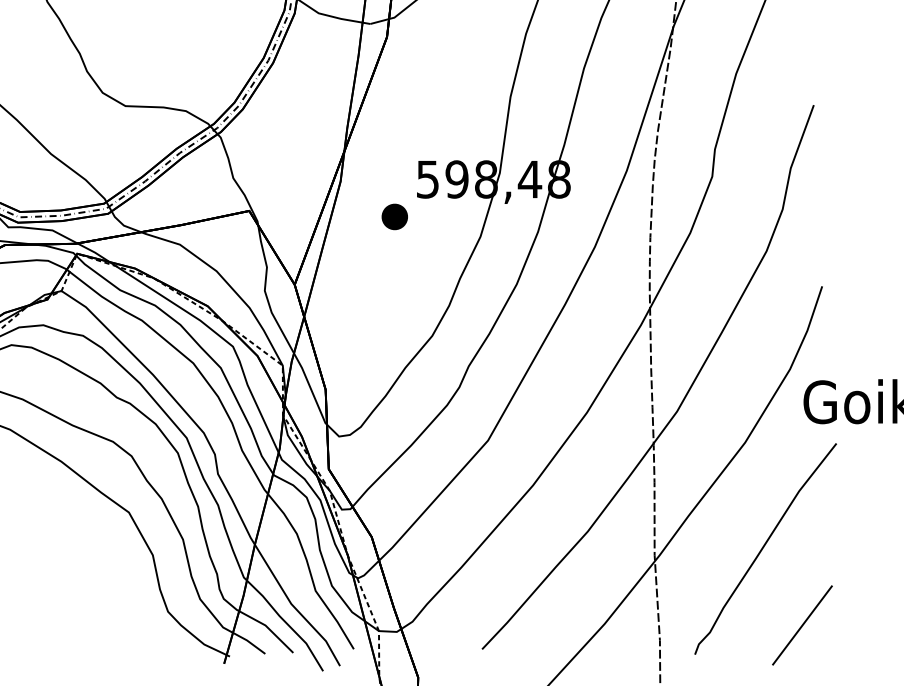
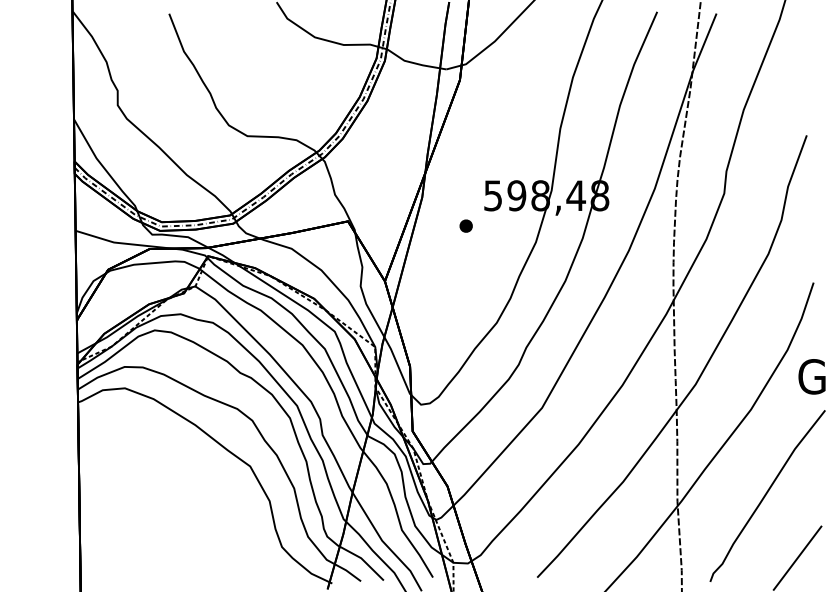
part: (393, 216) -> (465, 225), size x0.62

